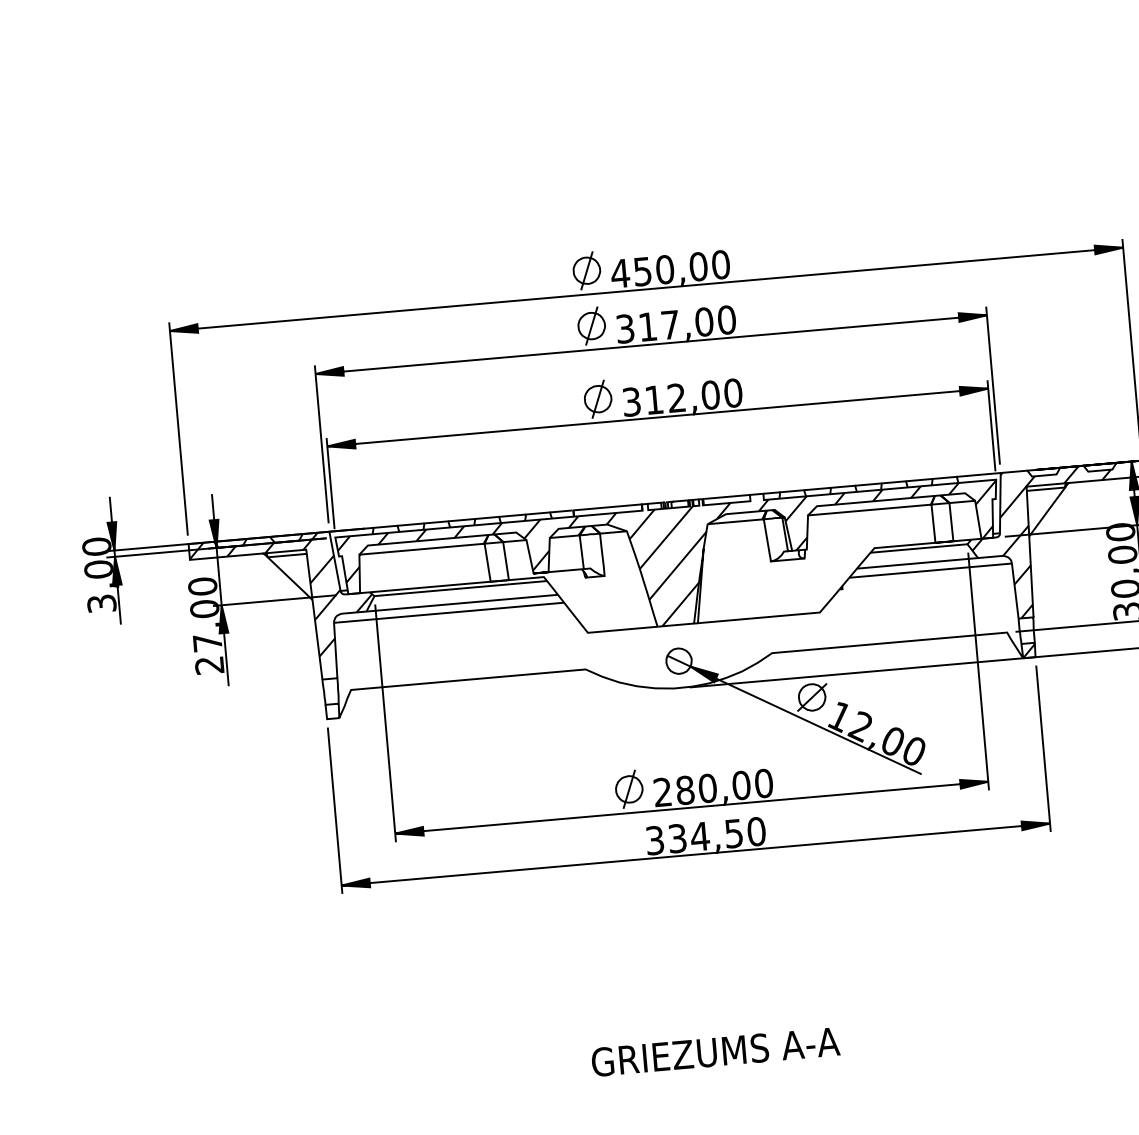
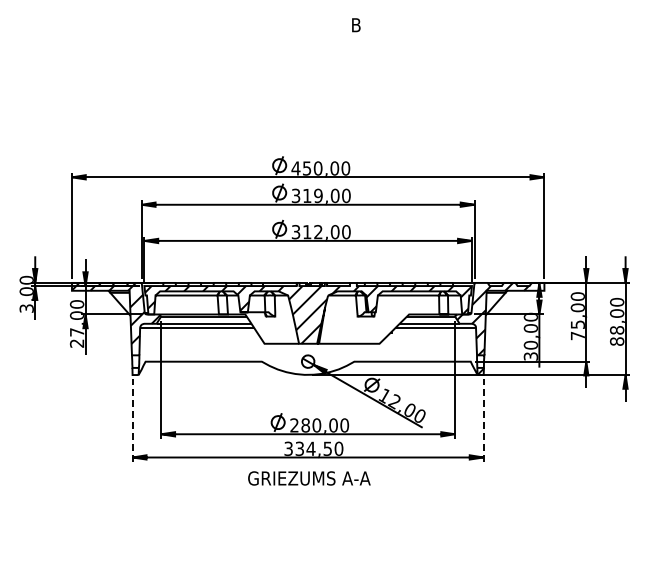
text: (670, 324) -> (318, 195), 317,00 -> 319,00
line: (1043, 746) -> (483, 419), solid -> dashed
line: (334, 808) -> (132, 419), solid -> dashed
text: (715, 1052) -> (309, 478), moved

